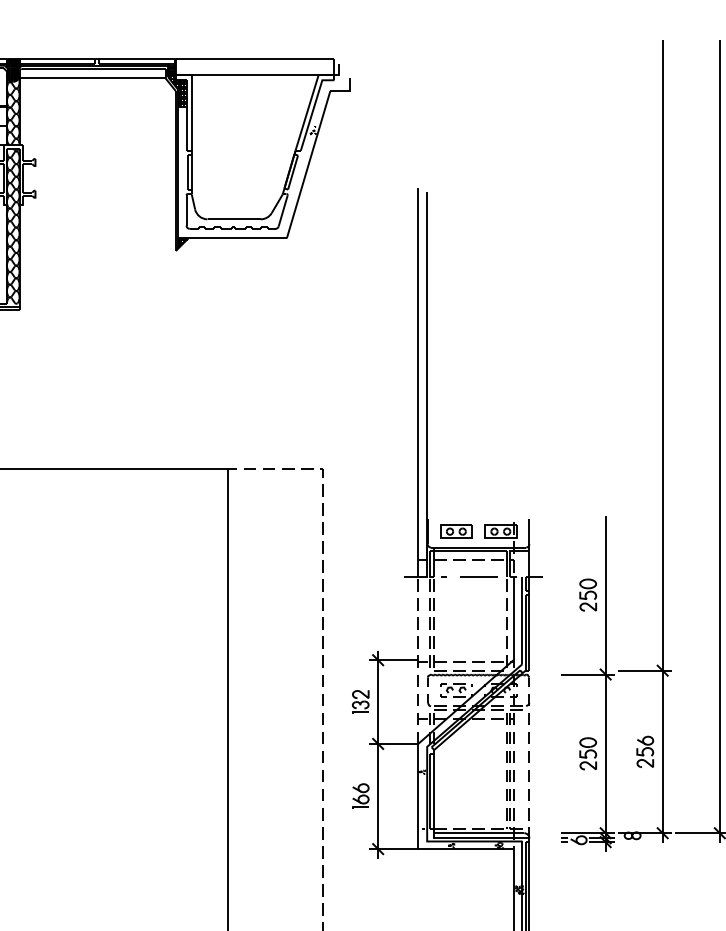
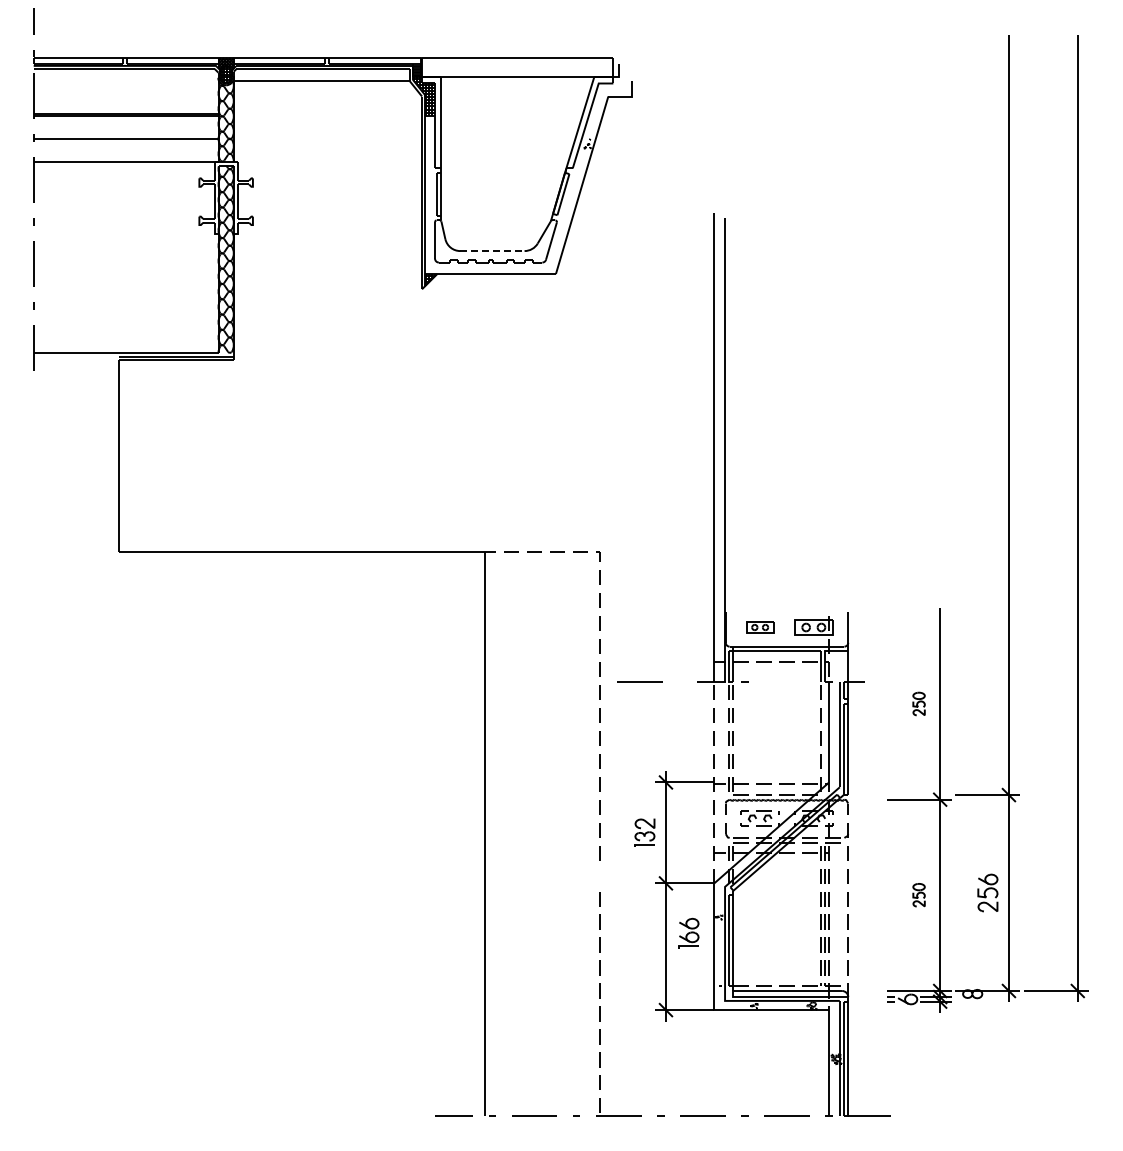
line: (234, 219) -> (492, 251), solid -> dashed
part: (455, 531) -> (759, 627), size x0.7
line: (478, 576) -> (639, 681), moved
part: (587, 594) -> (918, 703), size x0.6
line: (323, 738) -> (599, 876), removed
part: (587, 753) -> (918, 894), size x0.6
part: (360, 795) -> (688, 932), moved

